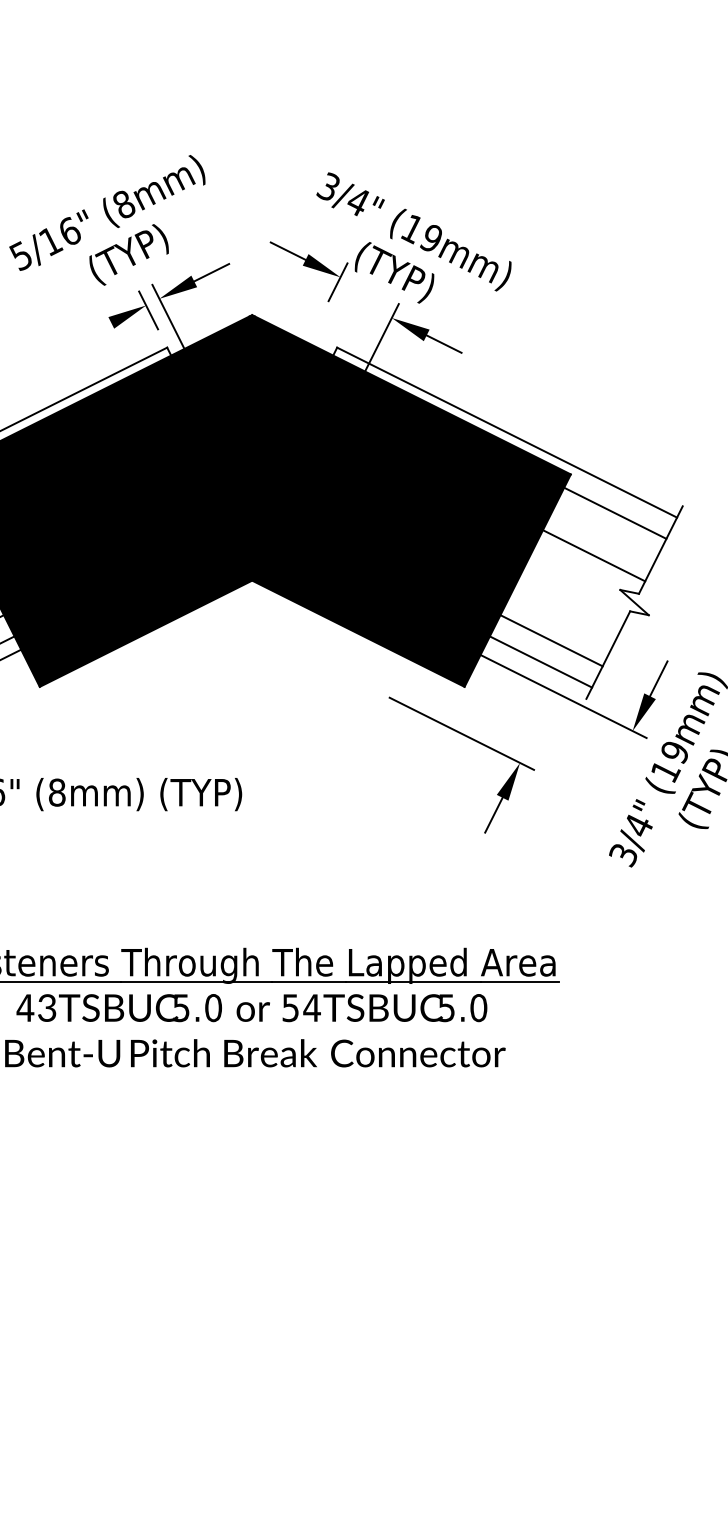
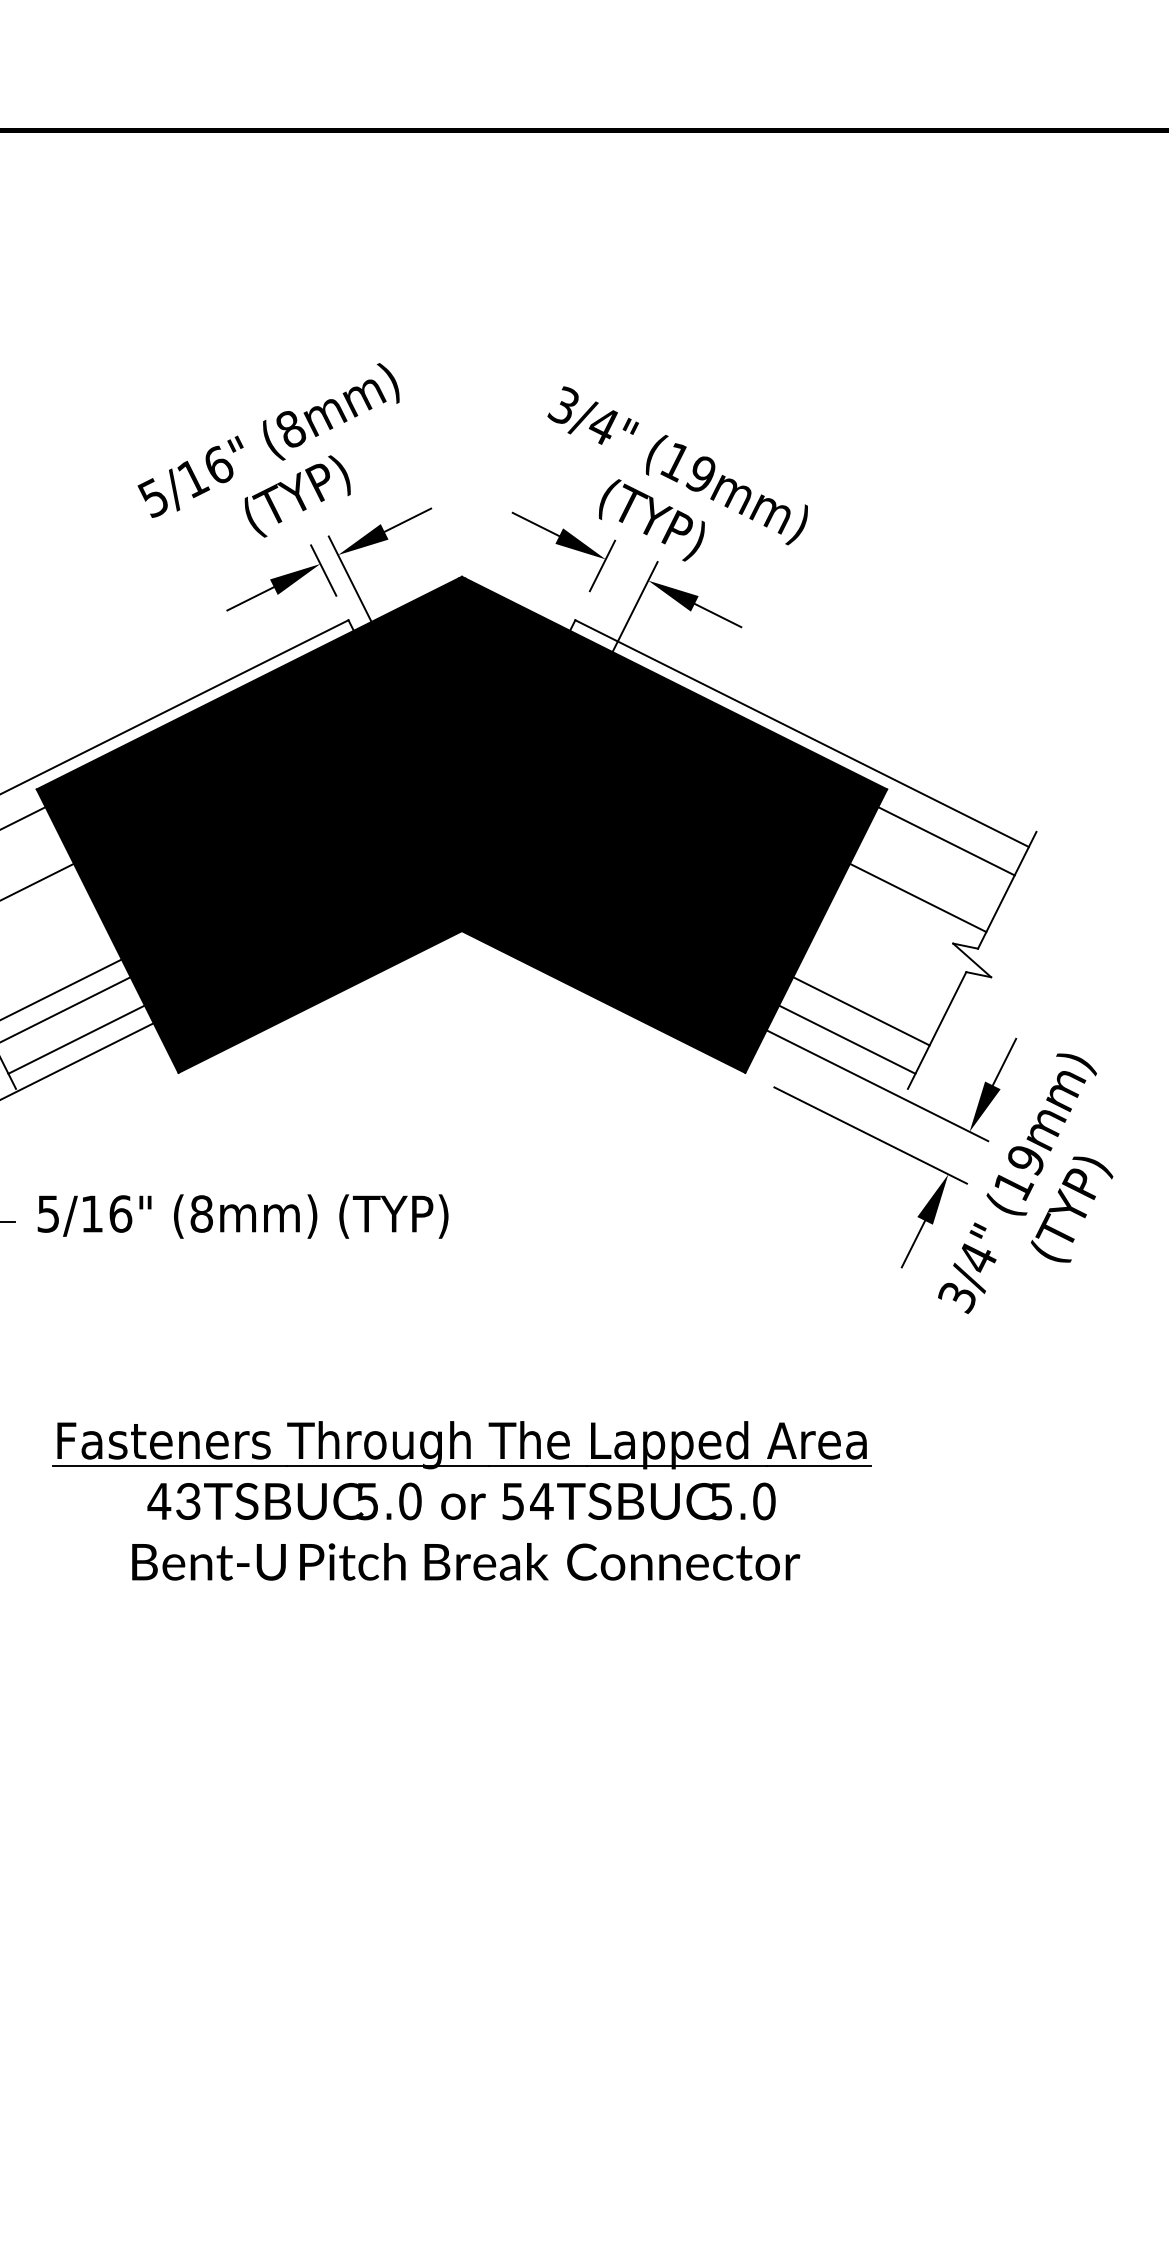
part: (308, 271) -> (563, 551), moved
line: (93, 331) -> (250, 598), added
part: (473, 740) -> (886, 1144), moved

